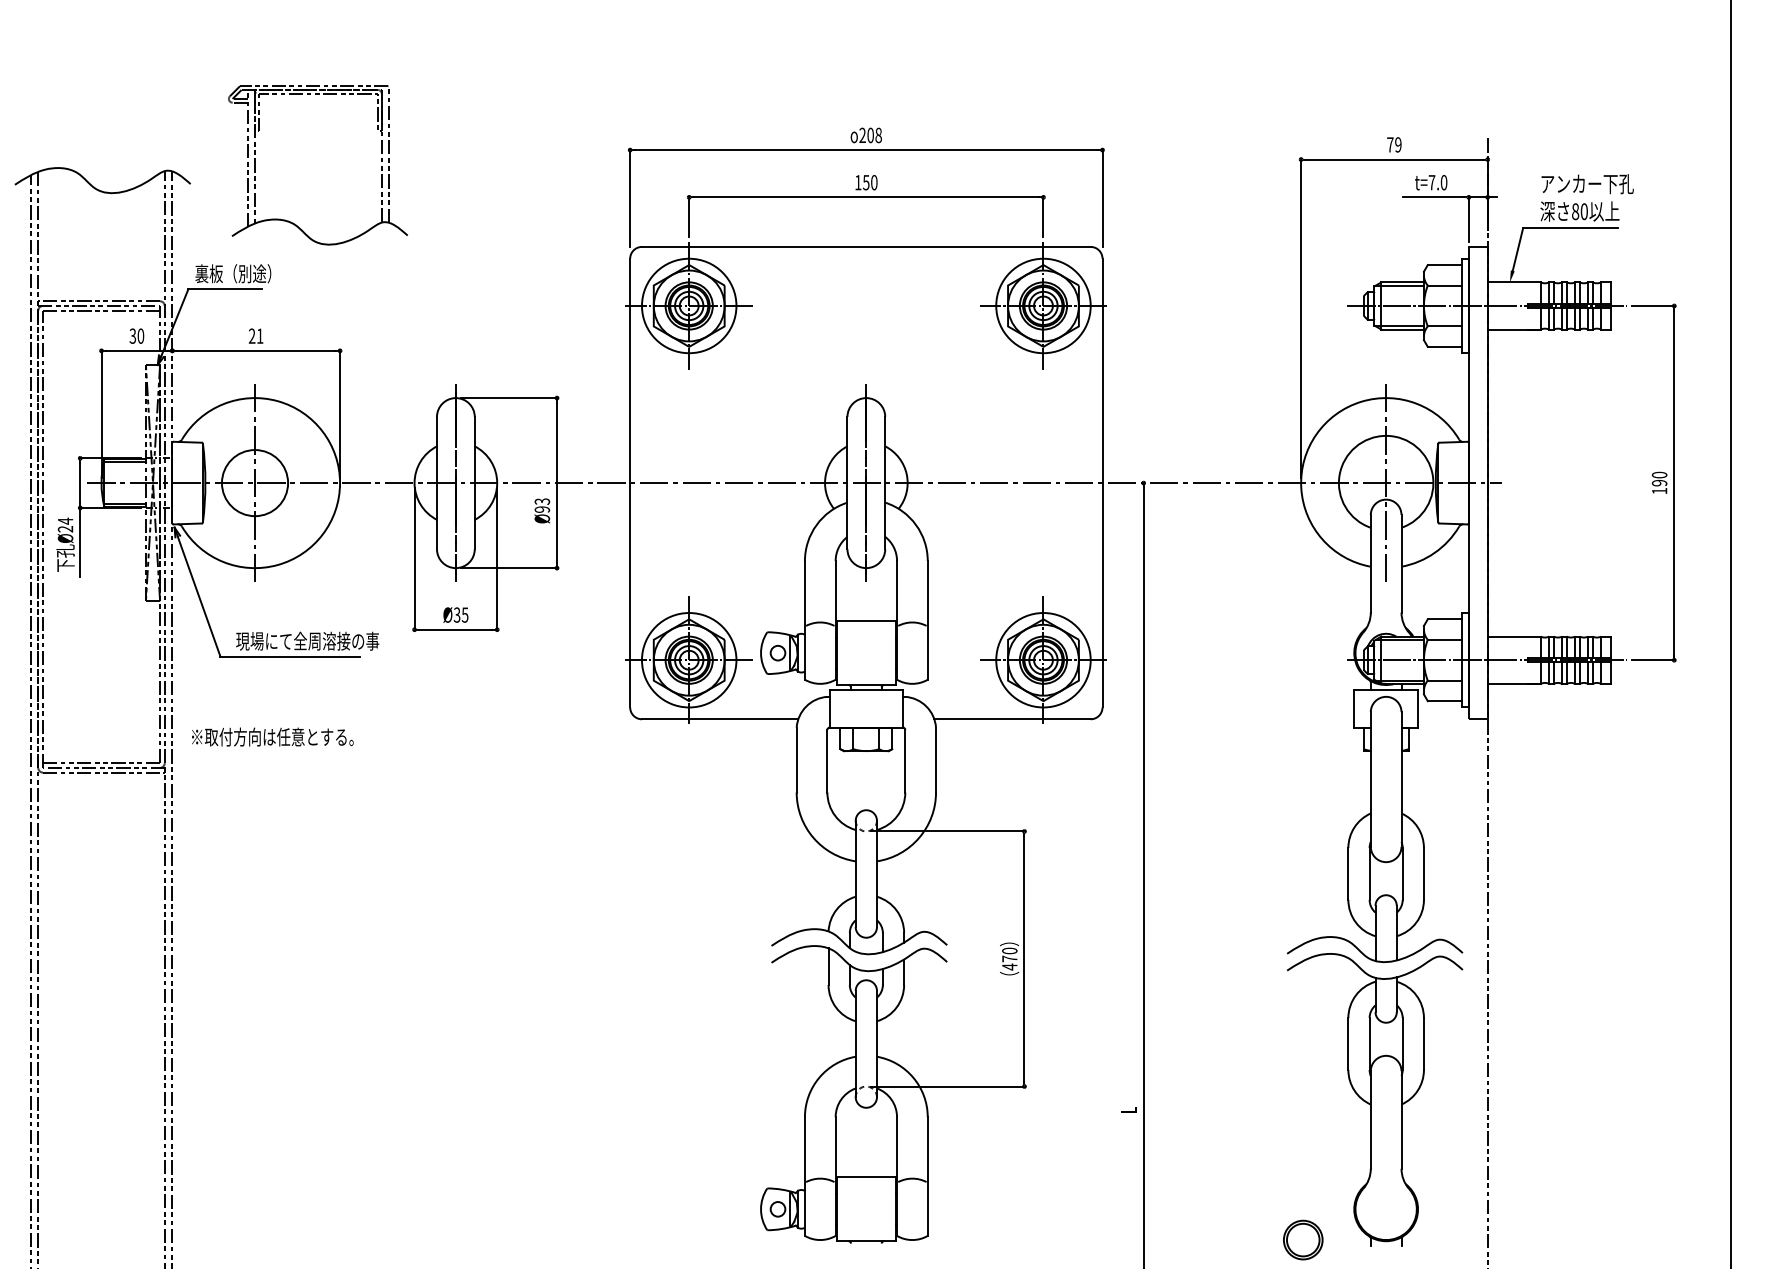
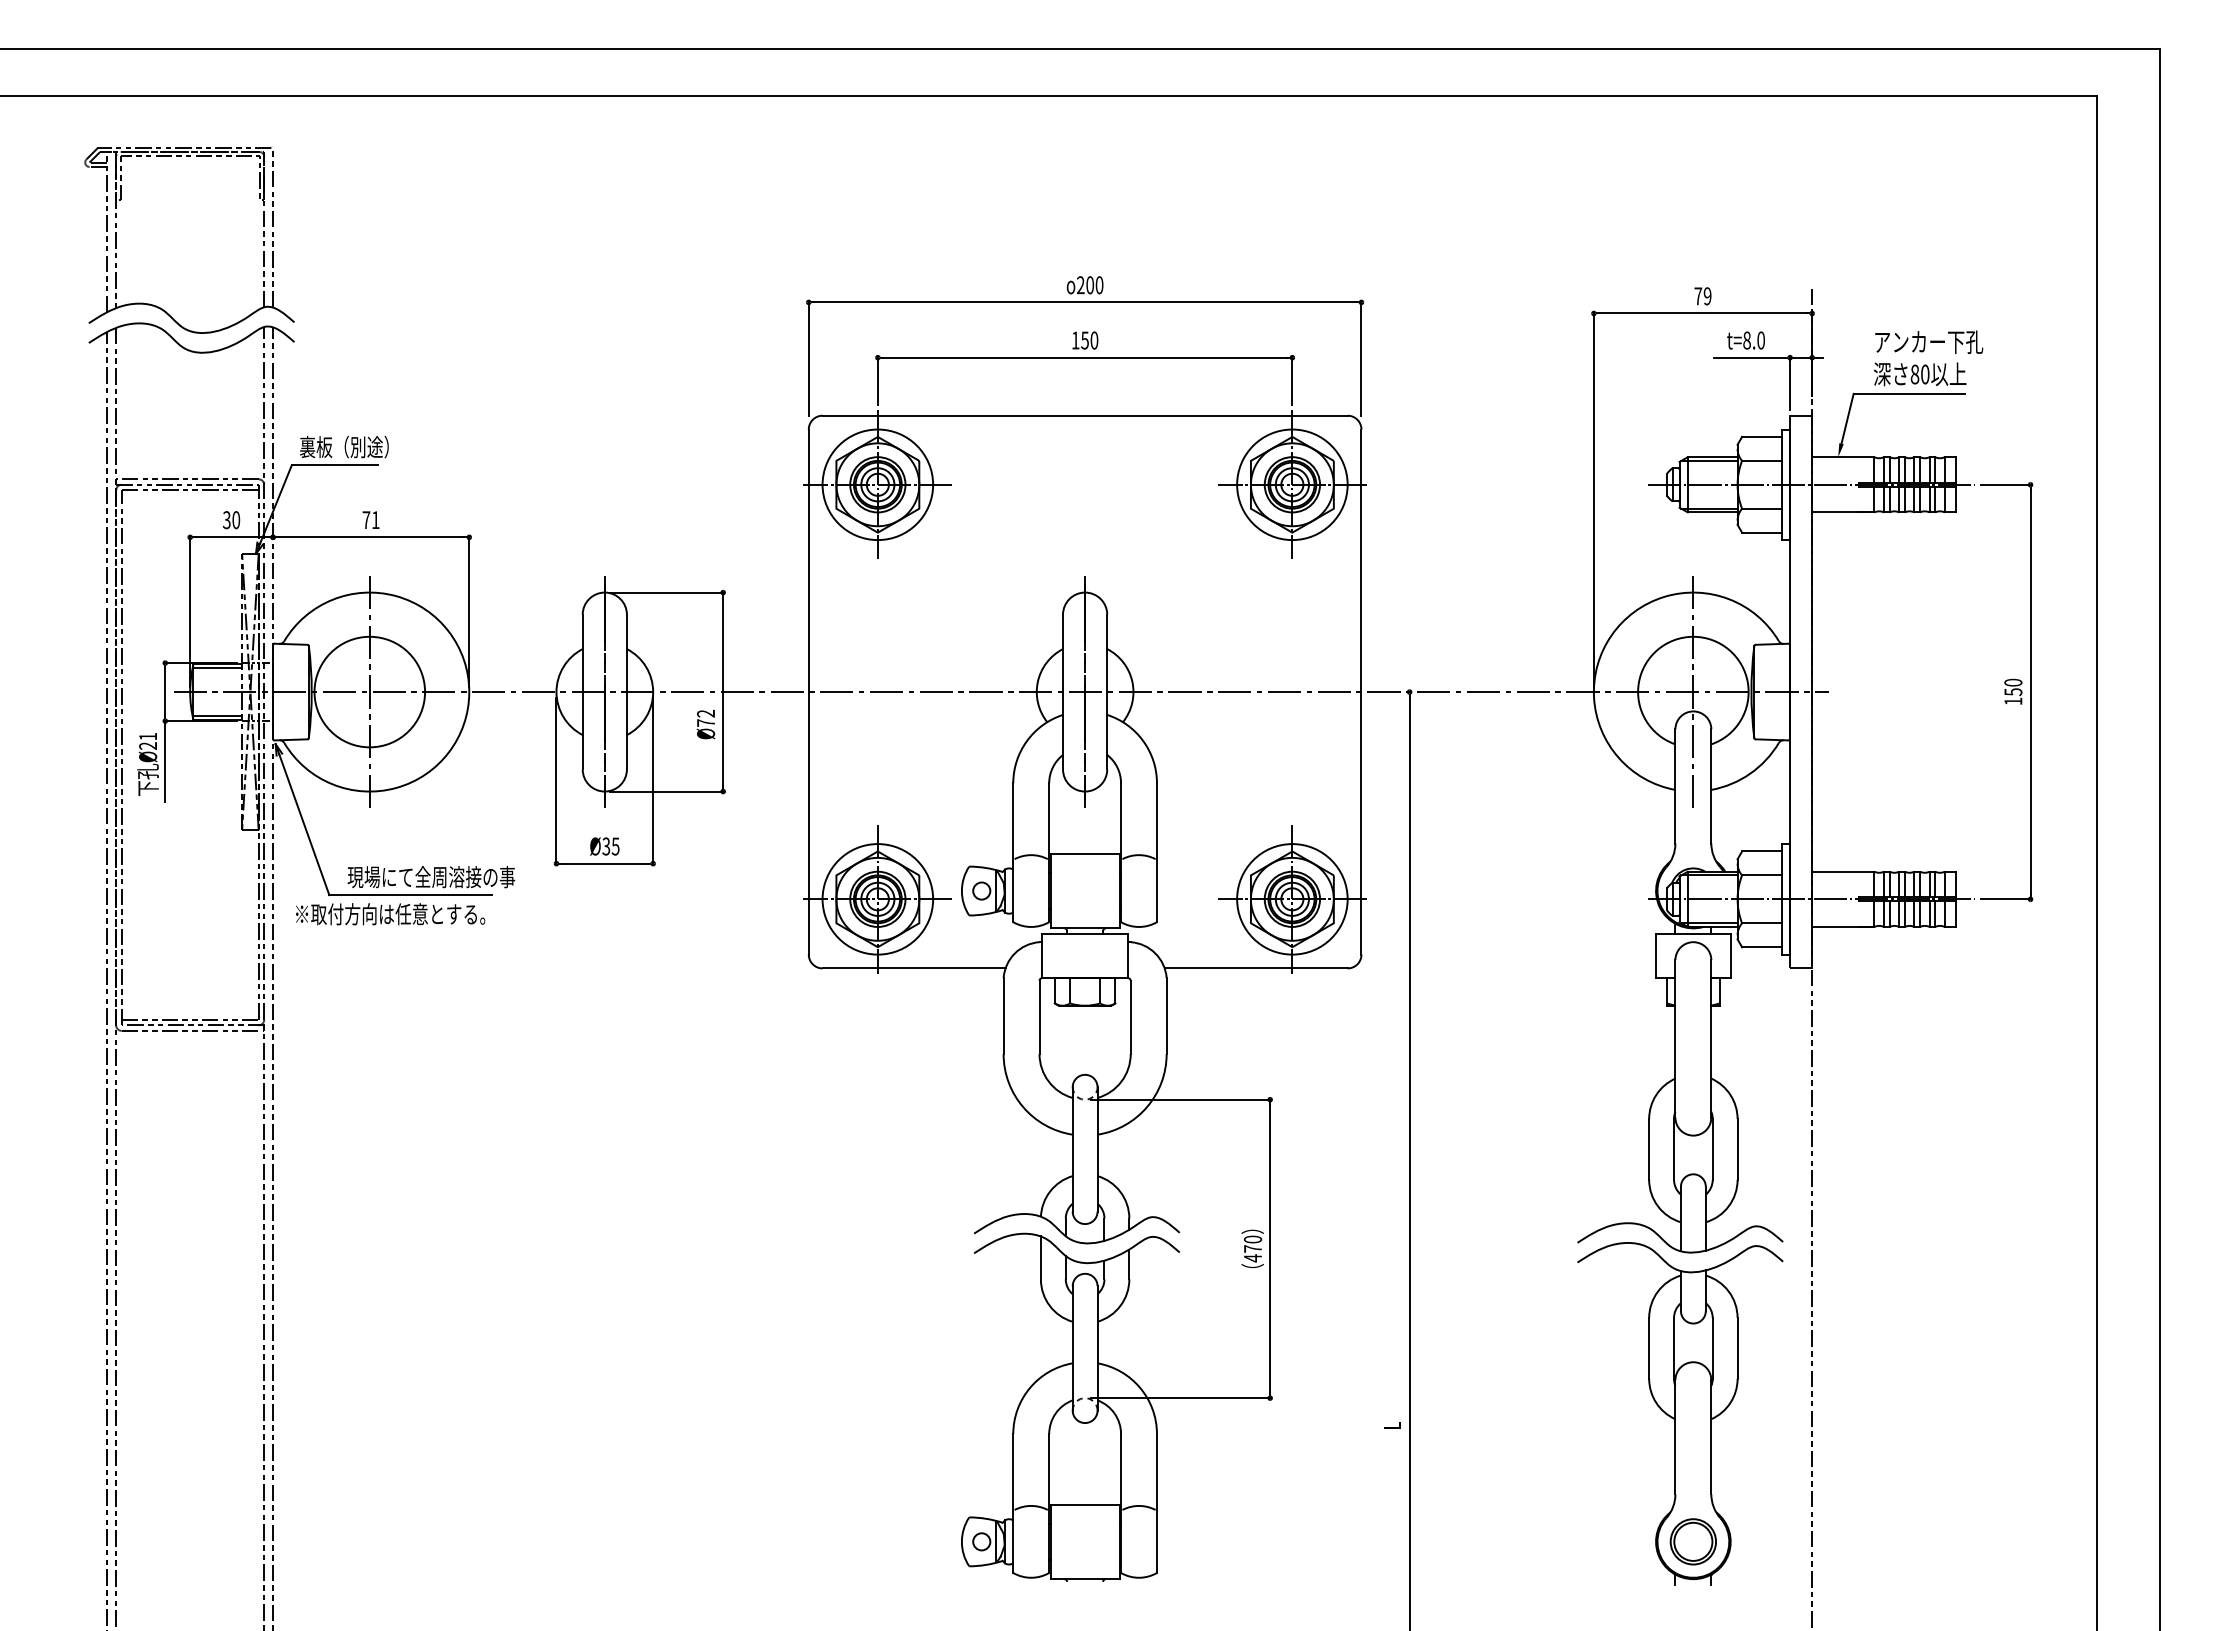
text: (878, 134) -> (1099, 284), 208 -> 200
part: (255, 164) -> (116, 239), moved
text: (1431, 182) -> (1746, 340), t=7.0 -> t=8.0
text: (252, 335) -> (366, 519), 21 -> 71
circle: (254, 482) -> (369, 691), size x1.43
text: (1659, 483) -> (2013, 692), 190 -> 150
text: (542, 504) -> (706, 717), Ø93 -> Ø72
text: (65, 521) -> (147, 736), Ø24 -> Ø21
text: (272, 737) -> (390, 914), moved
part: (1302, 1239) -> (1692, 1541), moved

